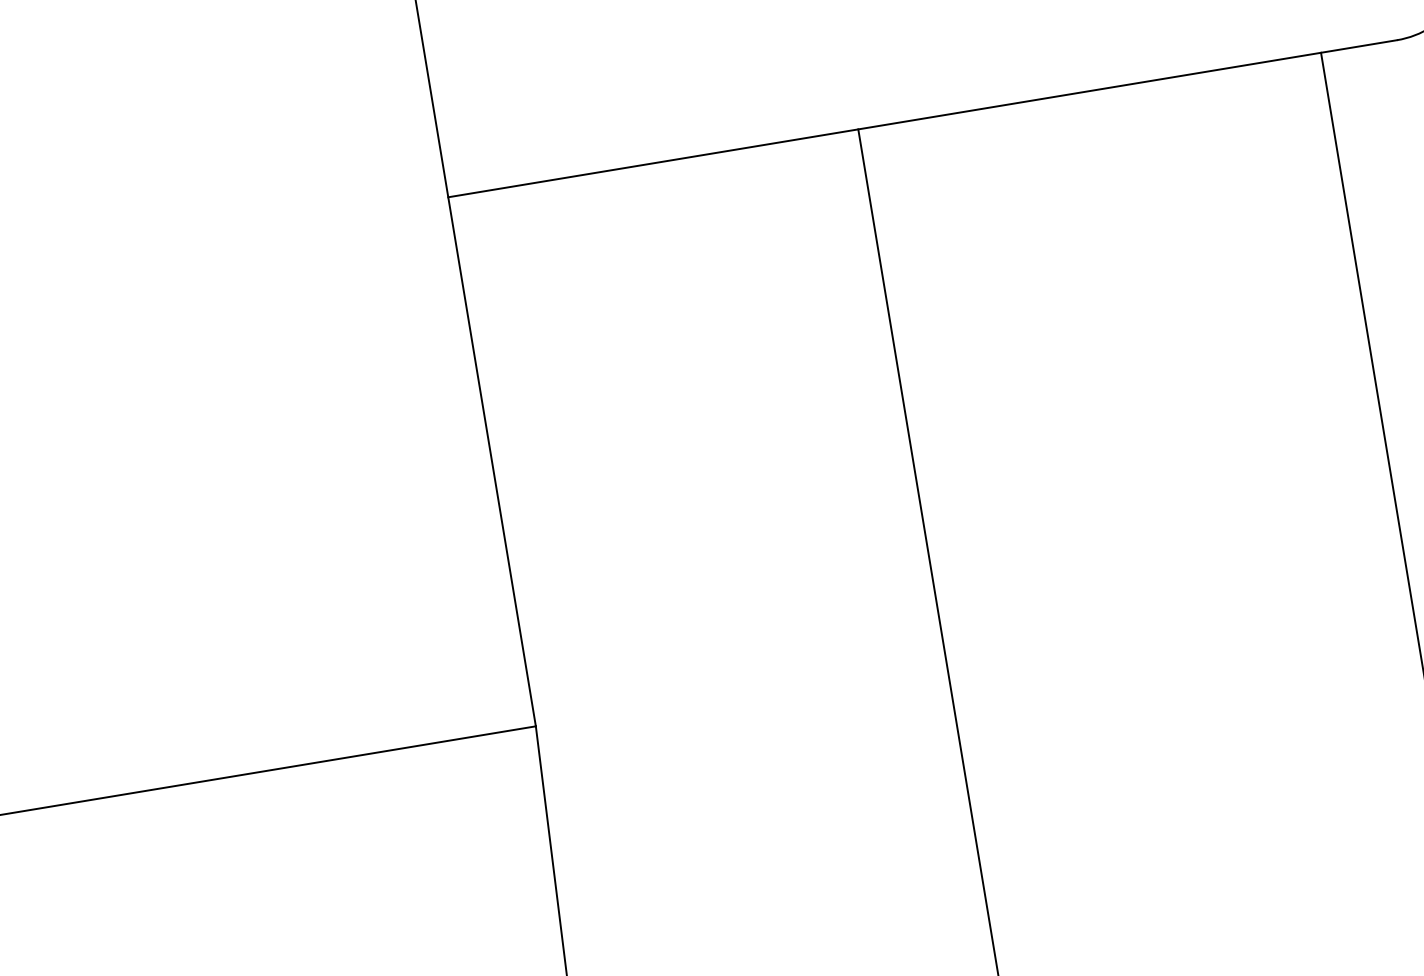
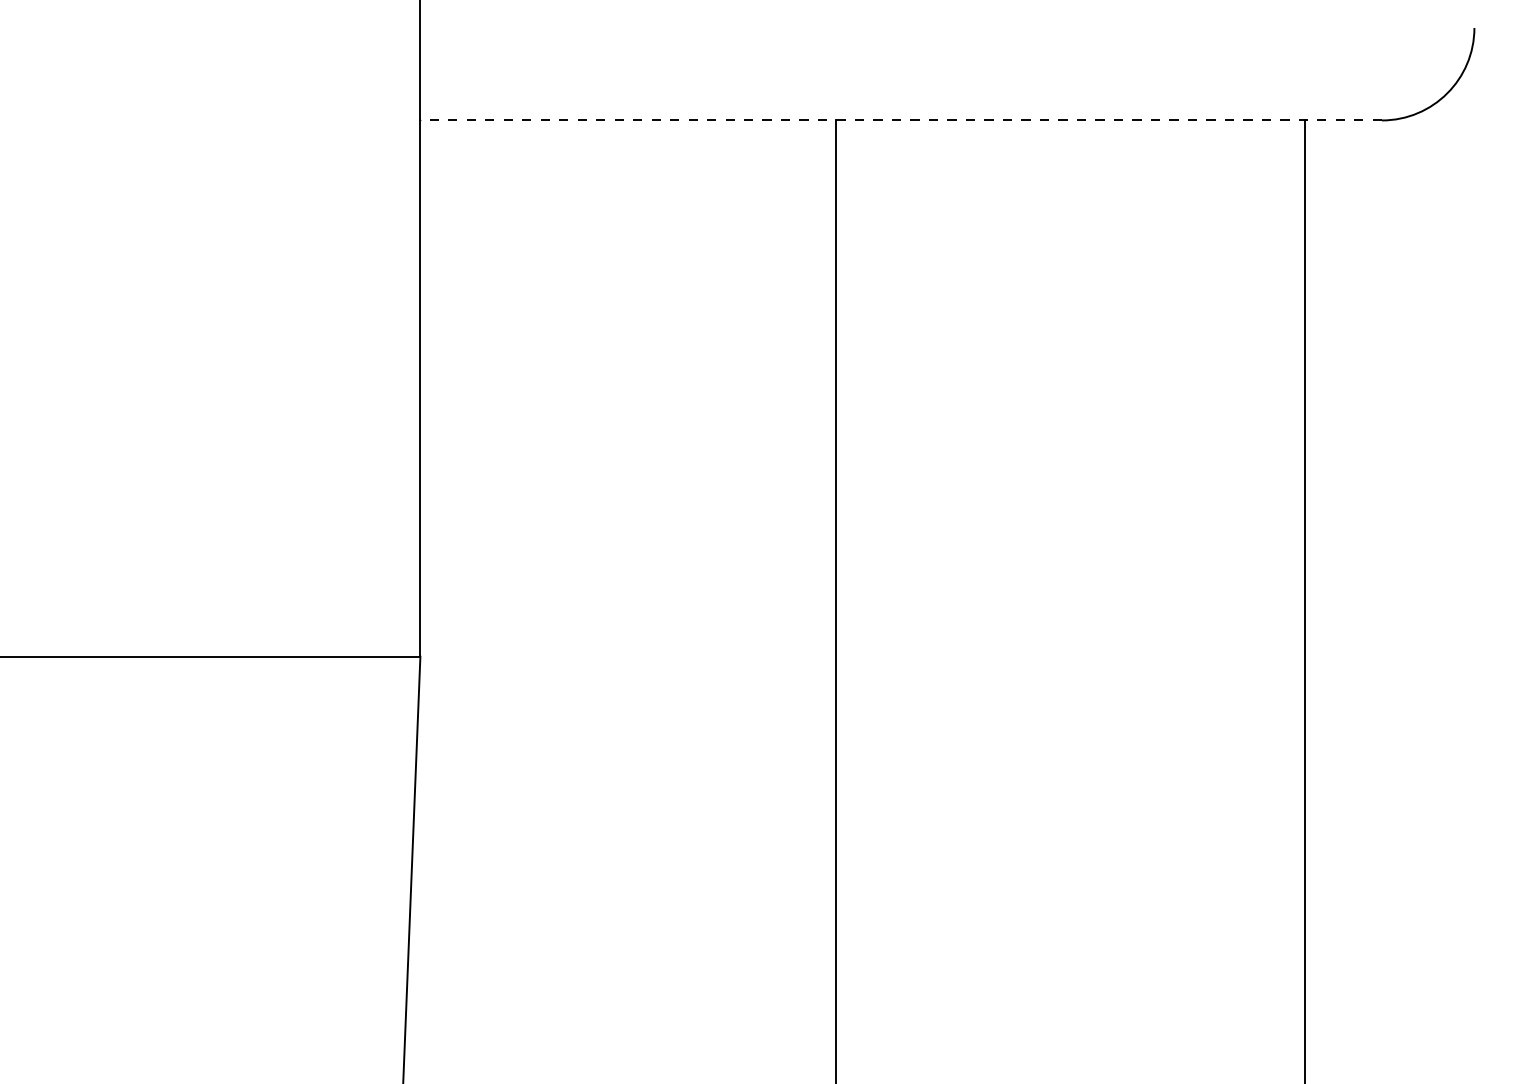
line: (922, 118) -> (901, 120), solid -> dashed

